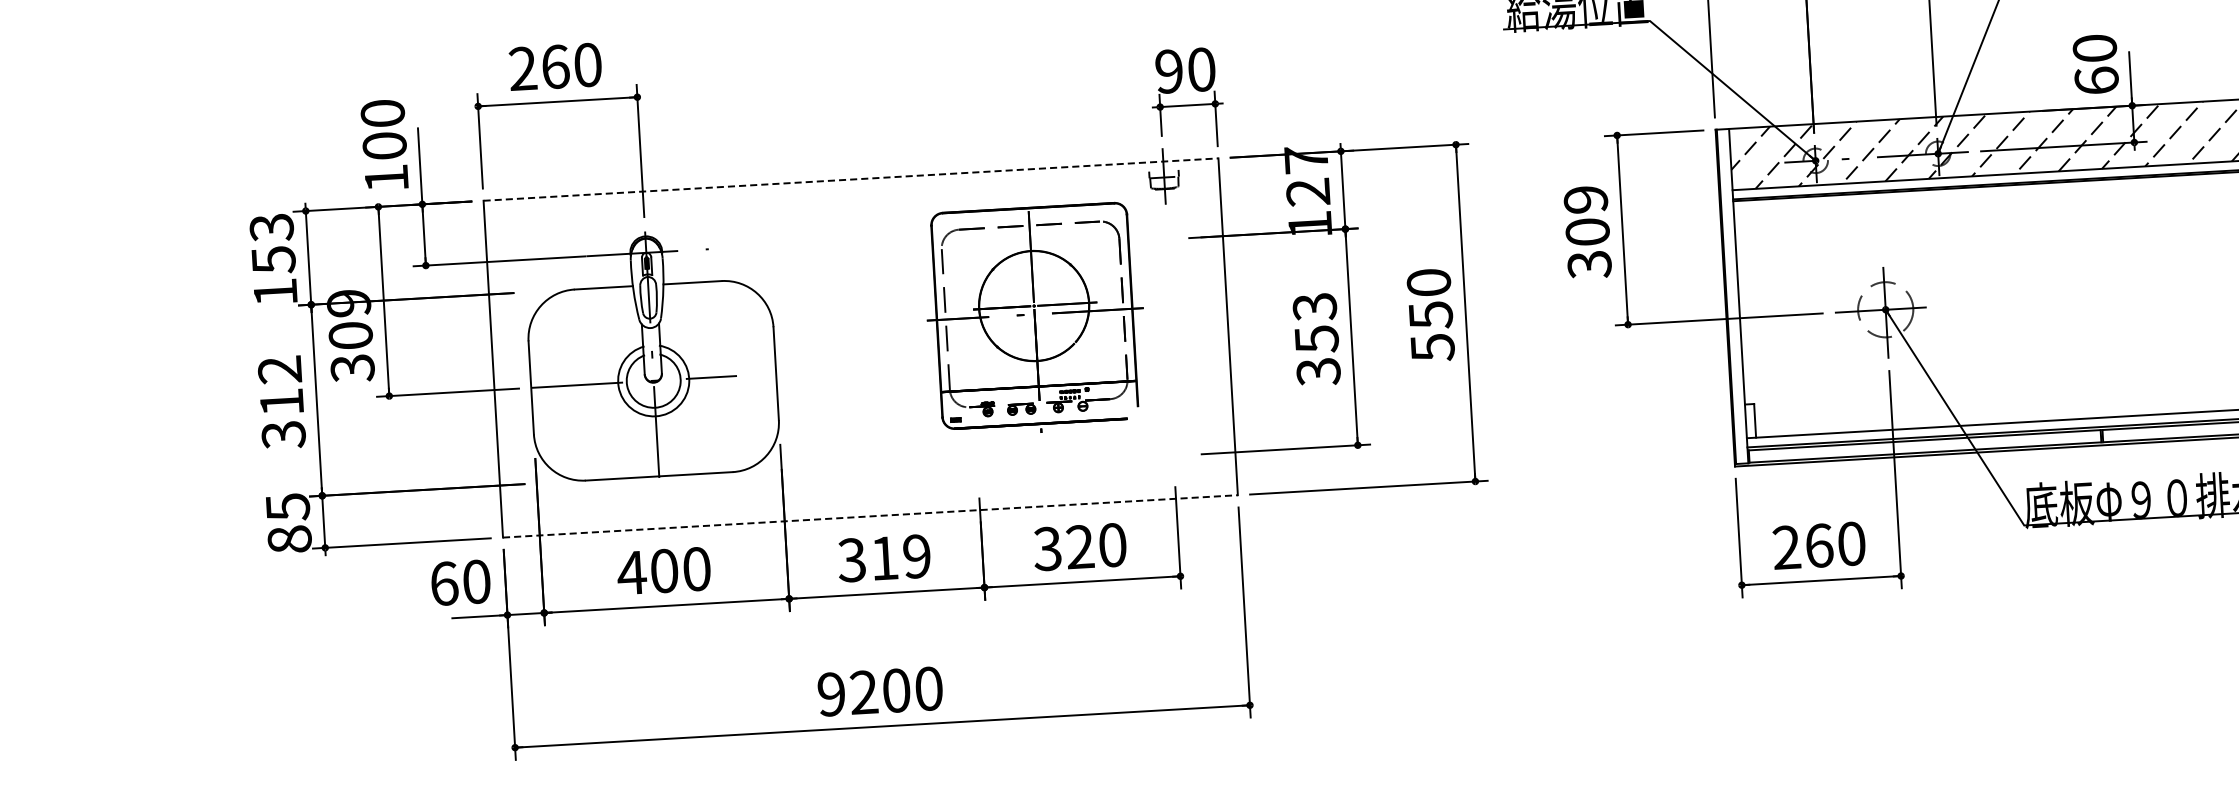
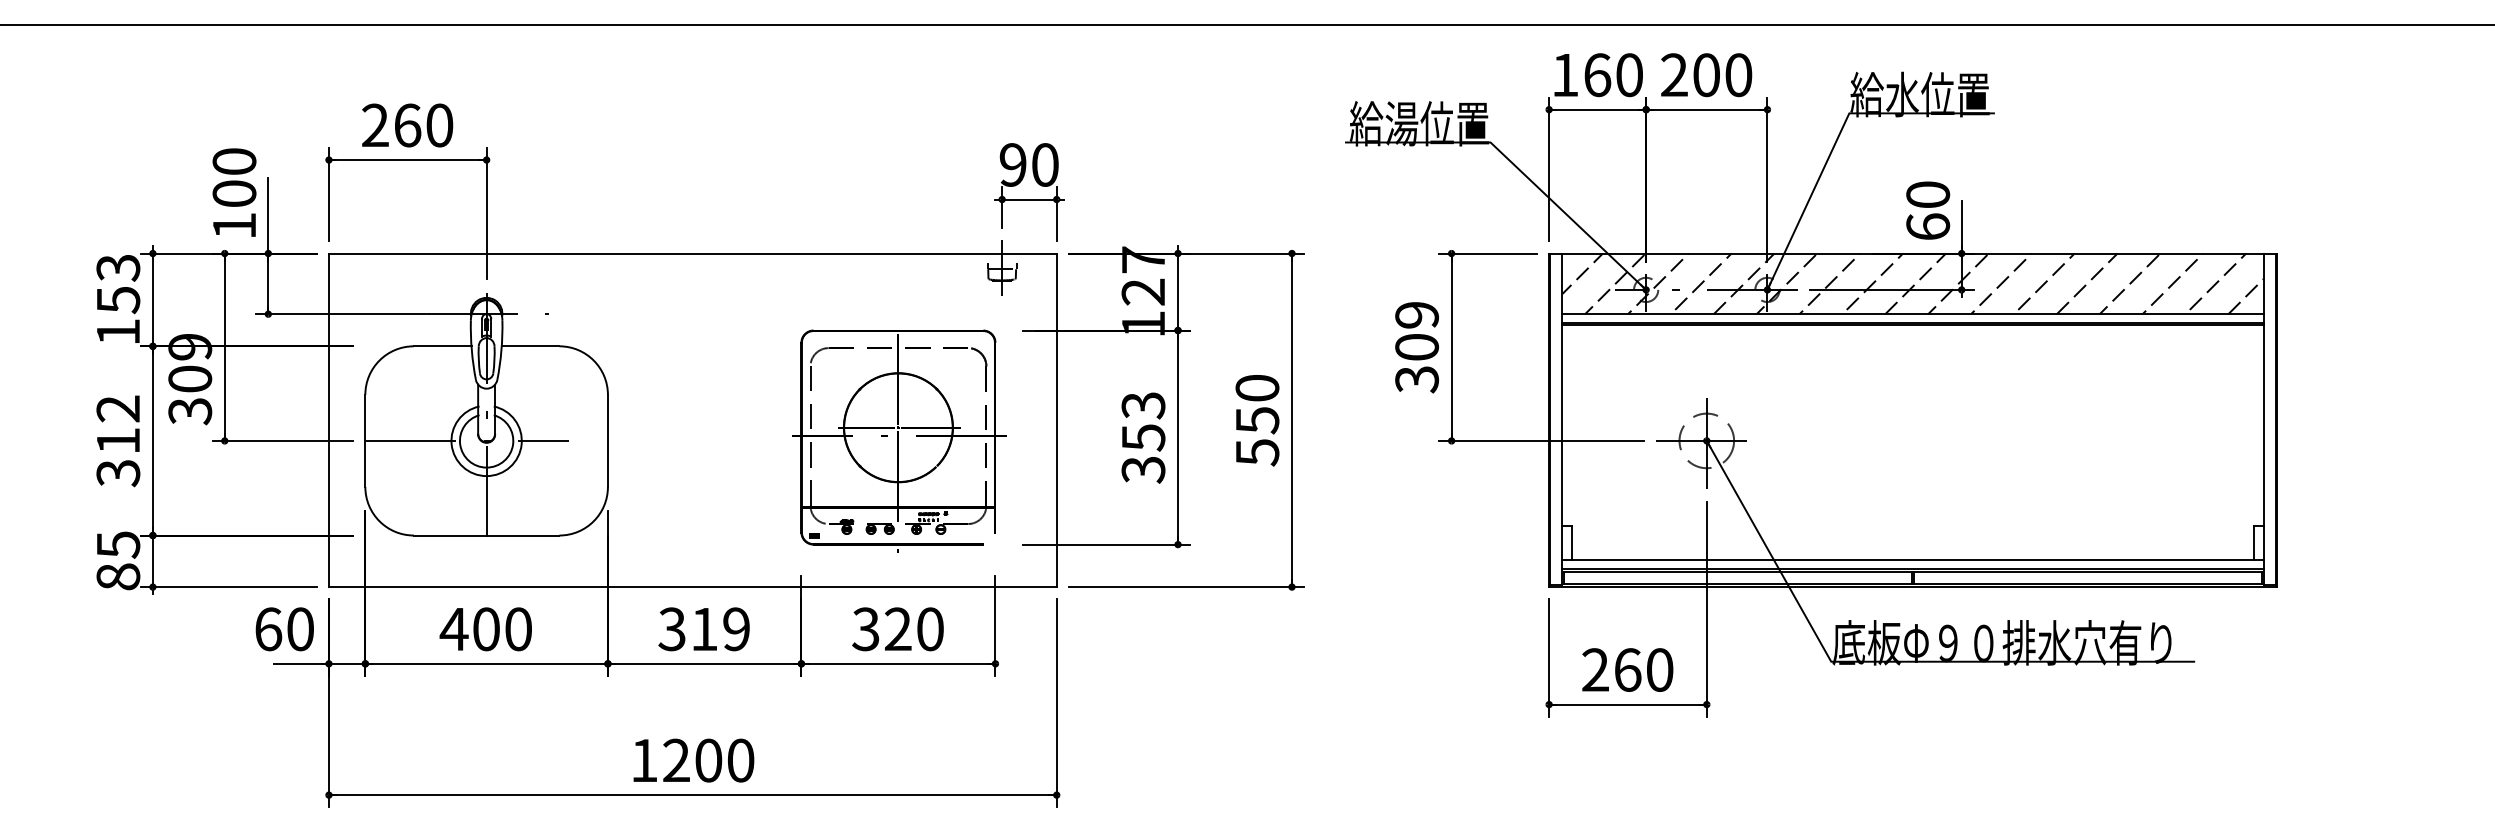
line: (850, 179) -> (692, 253), dashed -> solid
part: (1035, 318) -> (899, 440), moved
line: (870, 516) -> (692, 587), dashed -> solid
text: (831, 694) -> (644, 760), 9200 -> 1200

